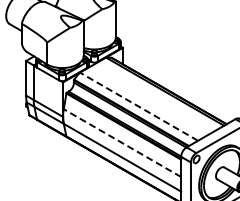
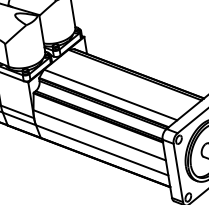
line: (138, 106) -> (110, 94), dashed -> solid
line: (122, 143) -> (99, 135), dashed -> solid

